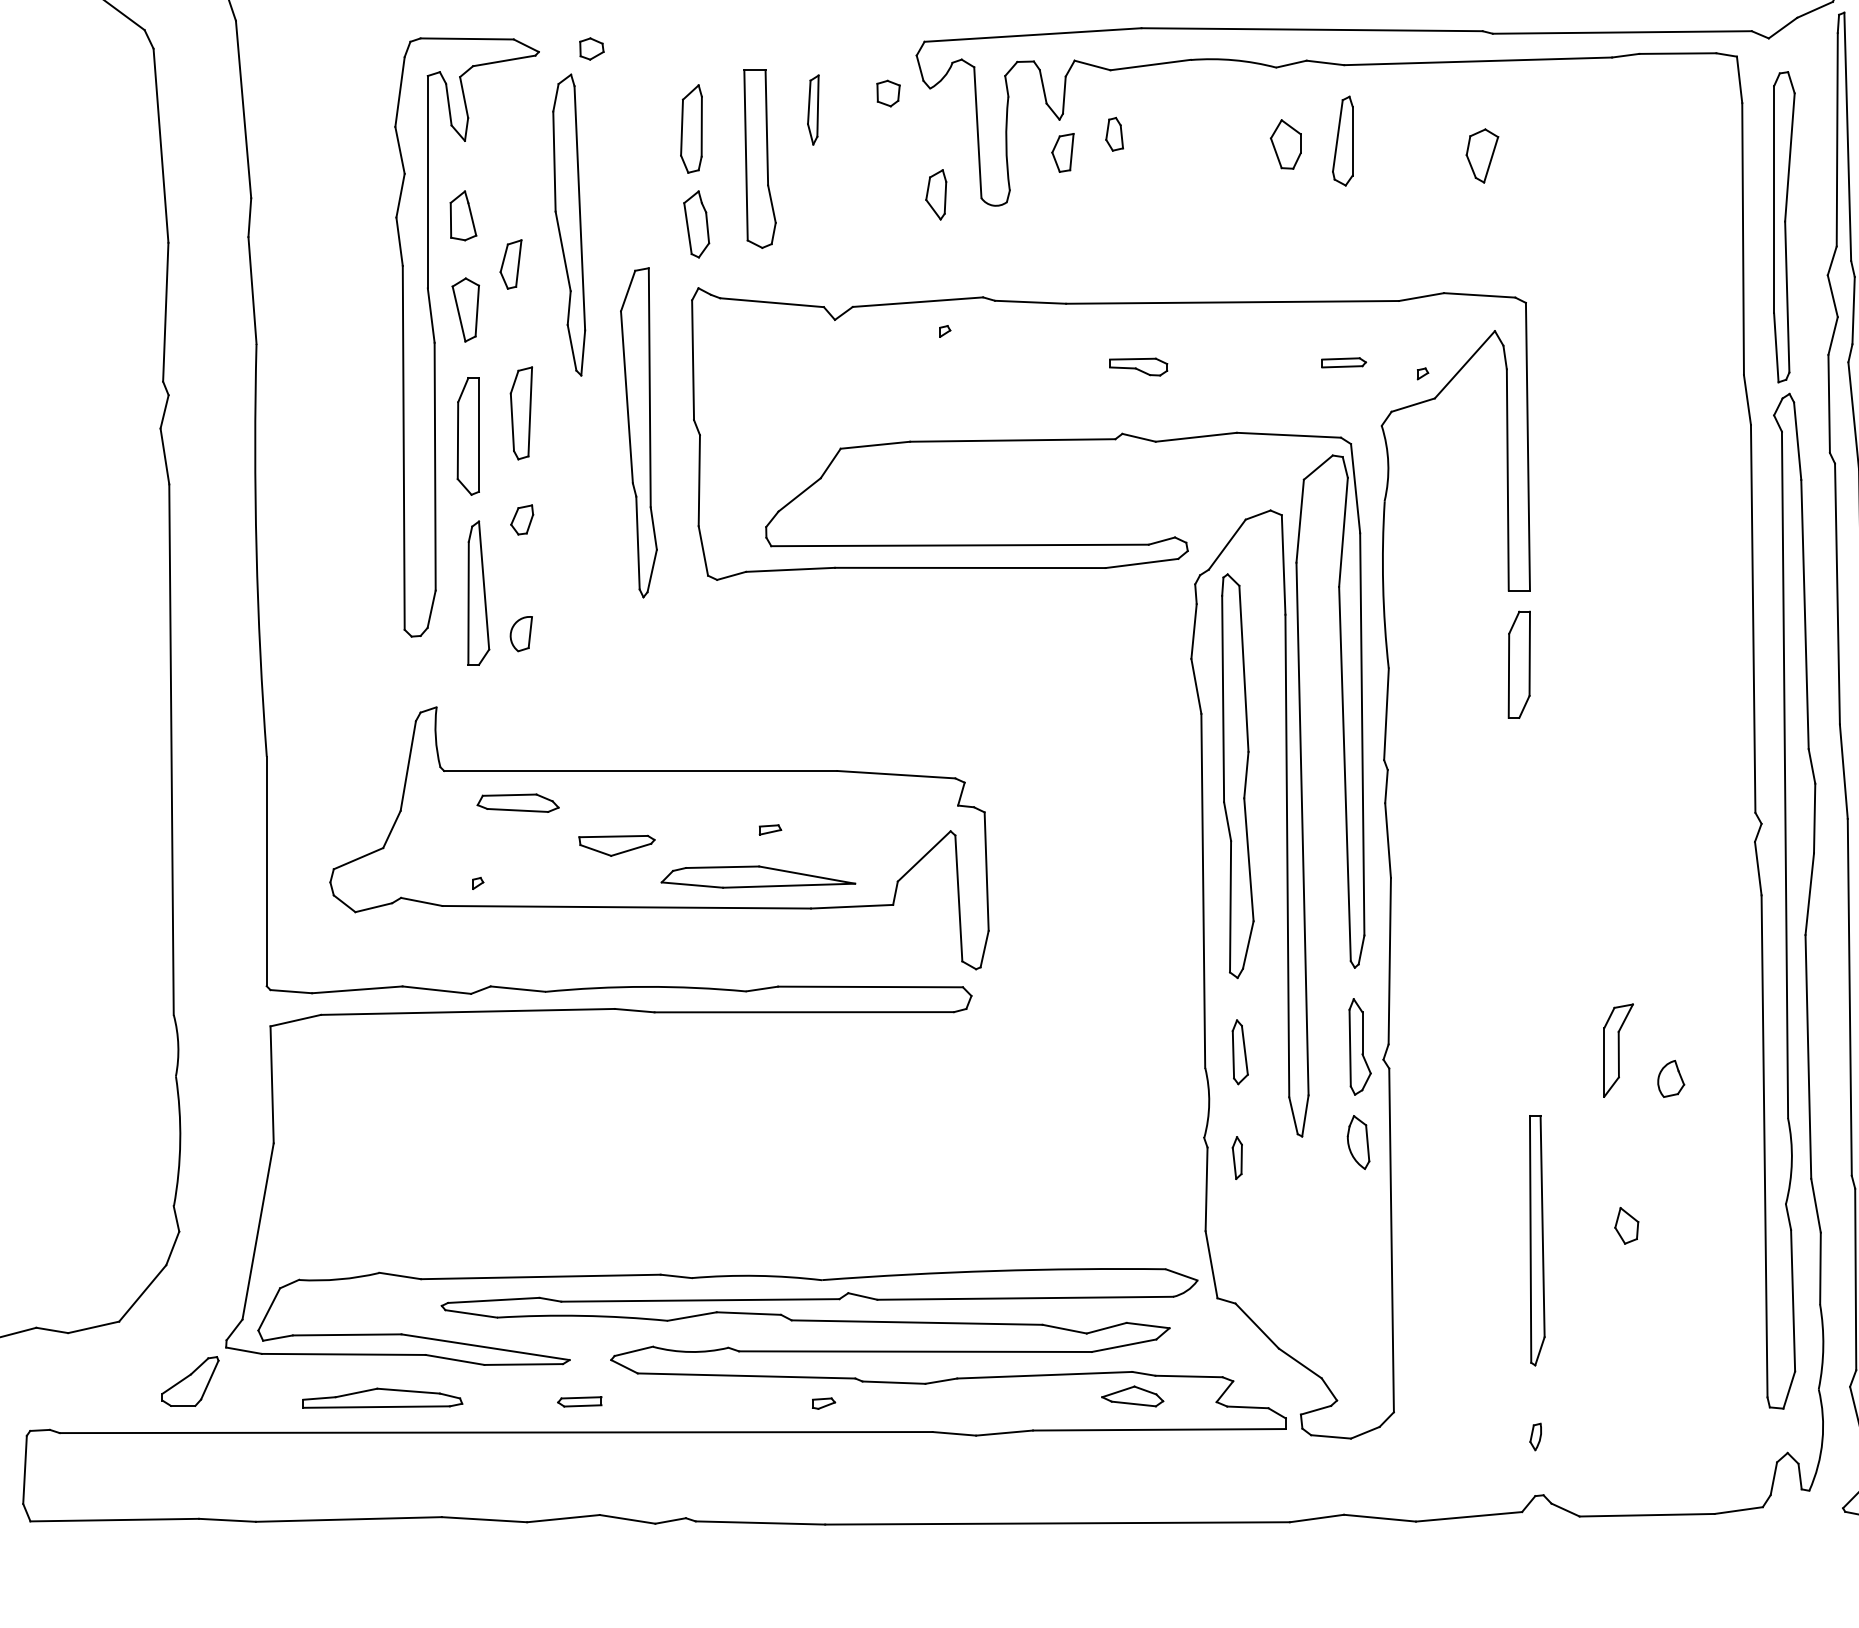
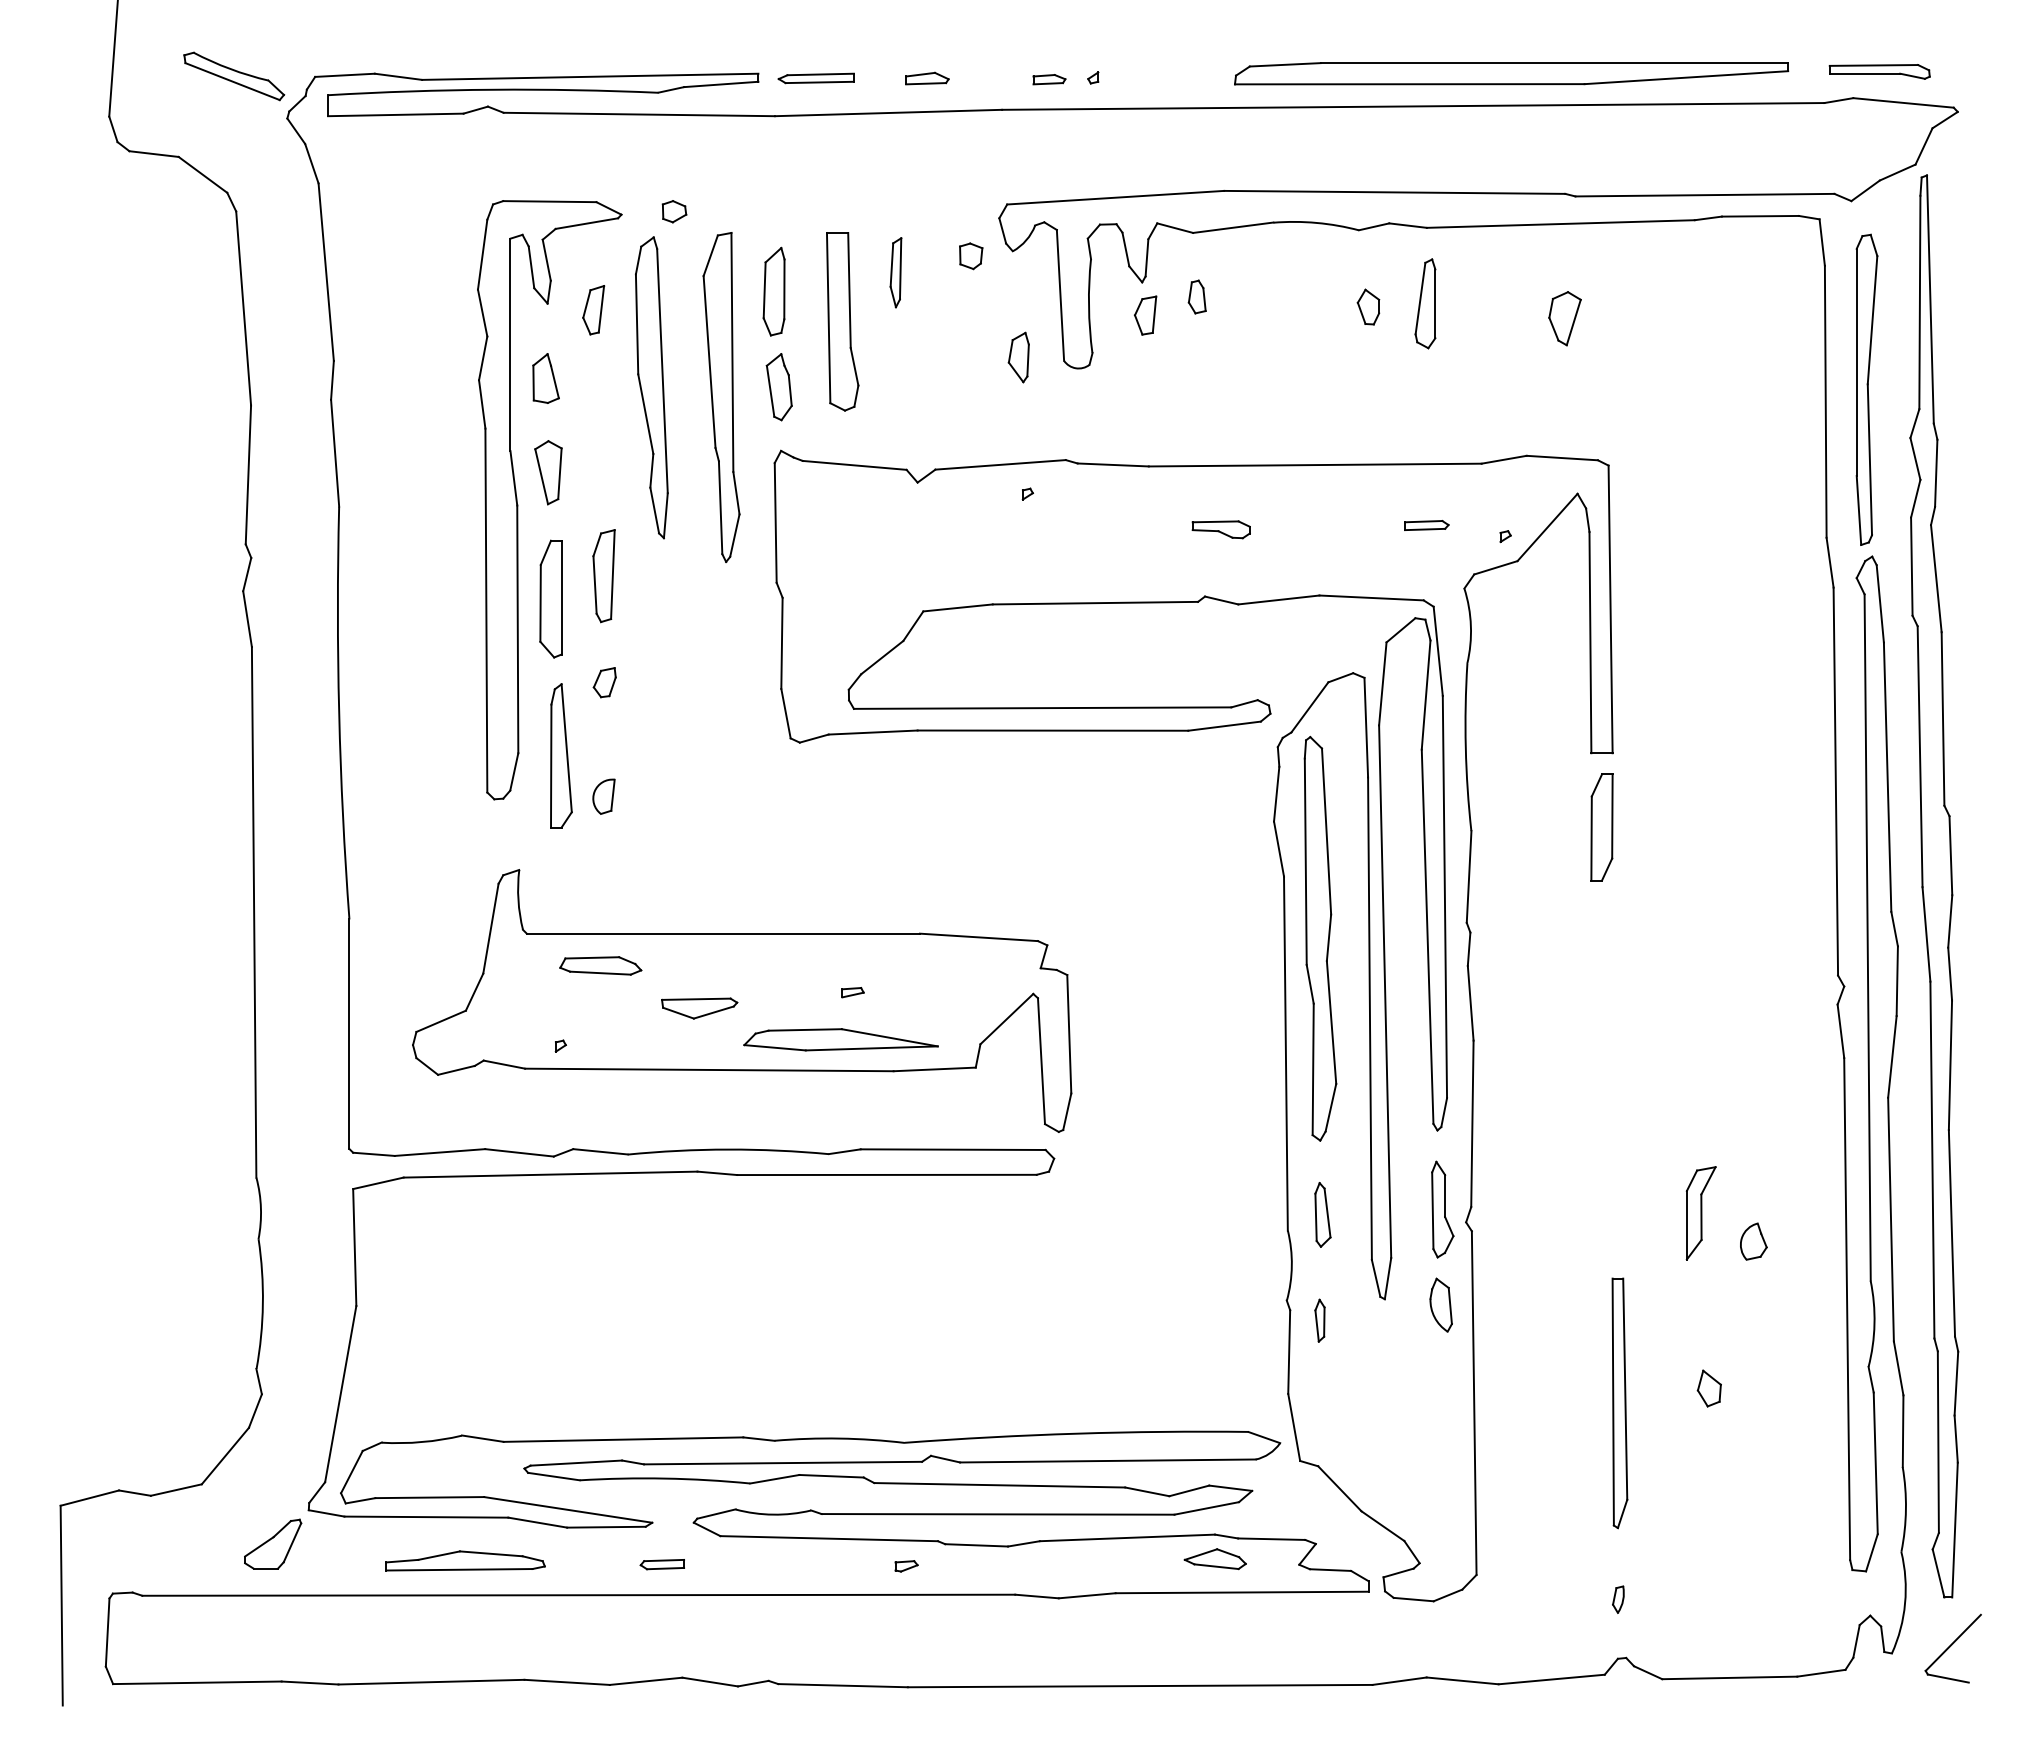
part: (1285, 143) -> (1368, 306), size x0.71
part: (510, 264) -> (593, 310), moved
part: (638, 432) -> (721, 397), moved

